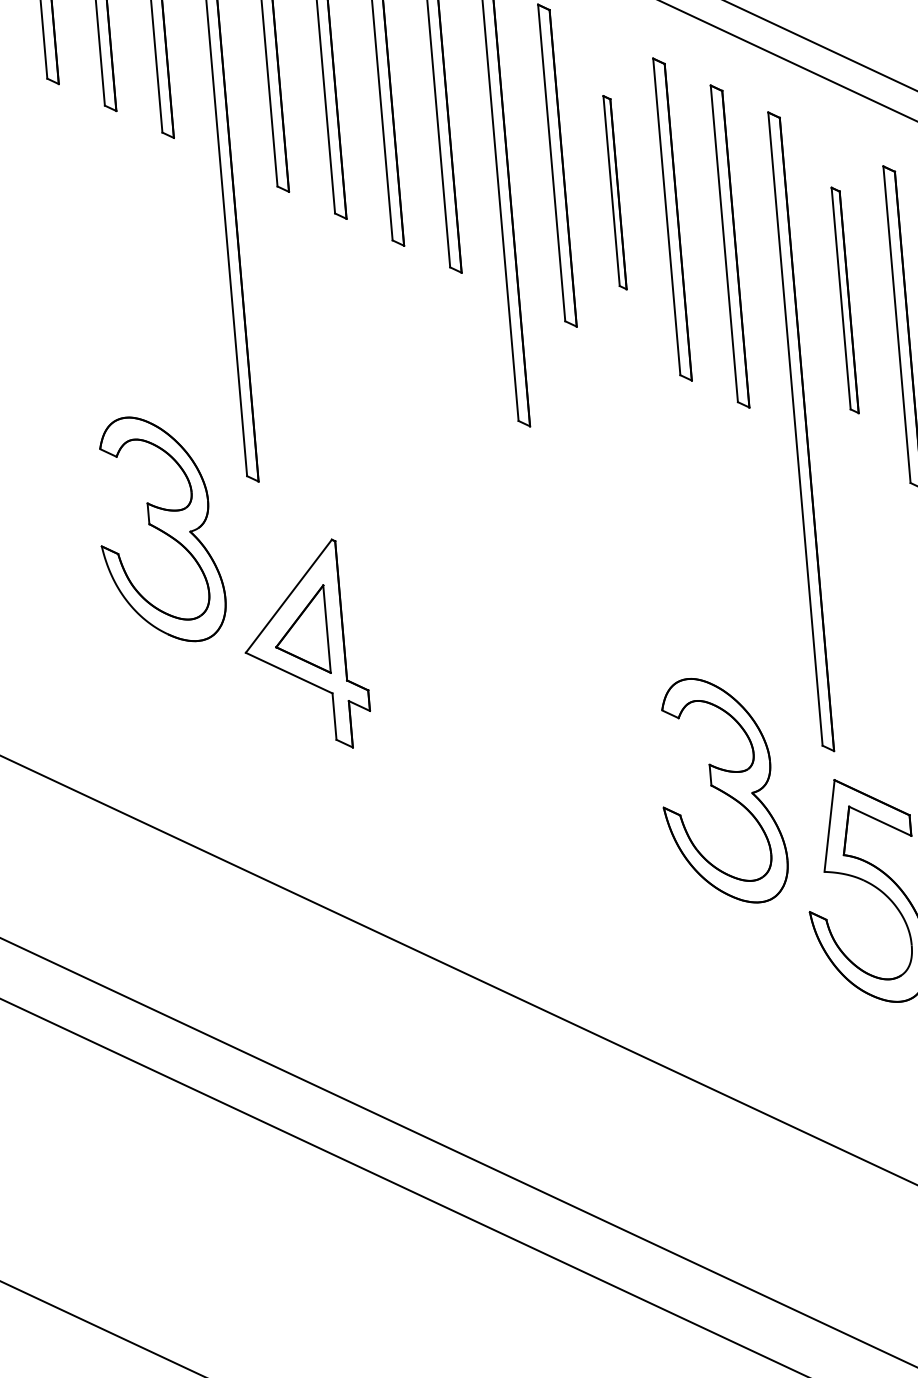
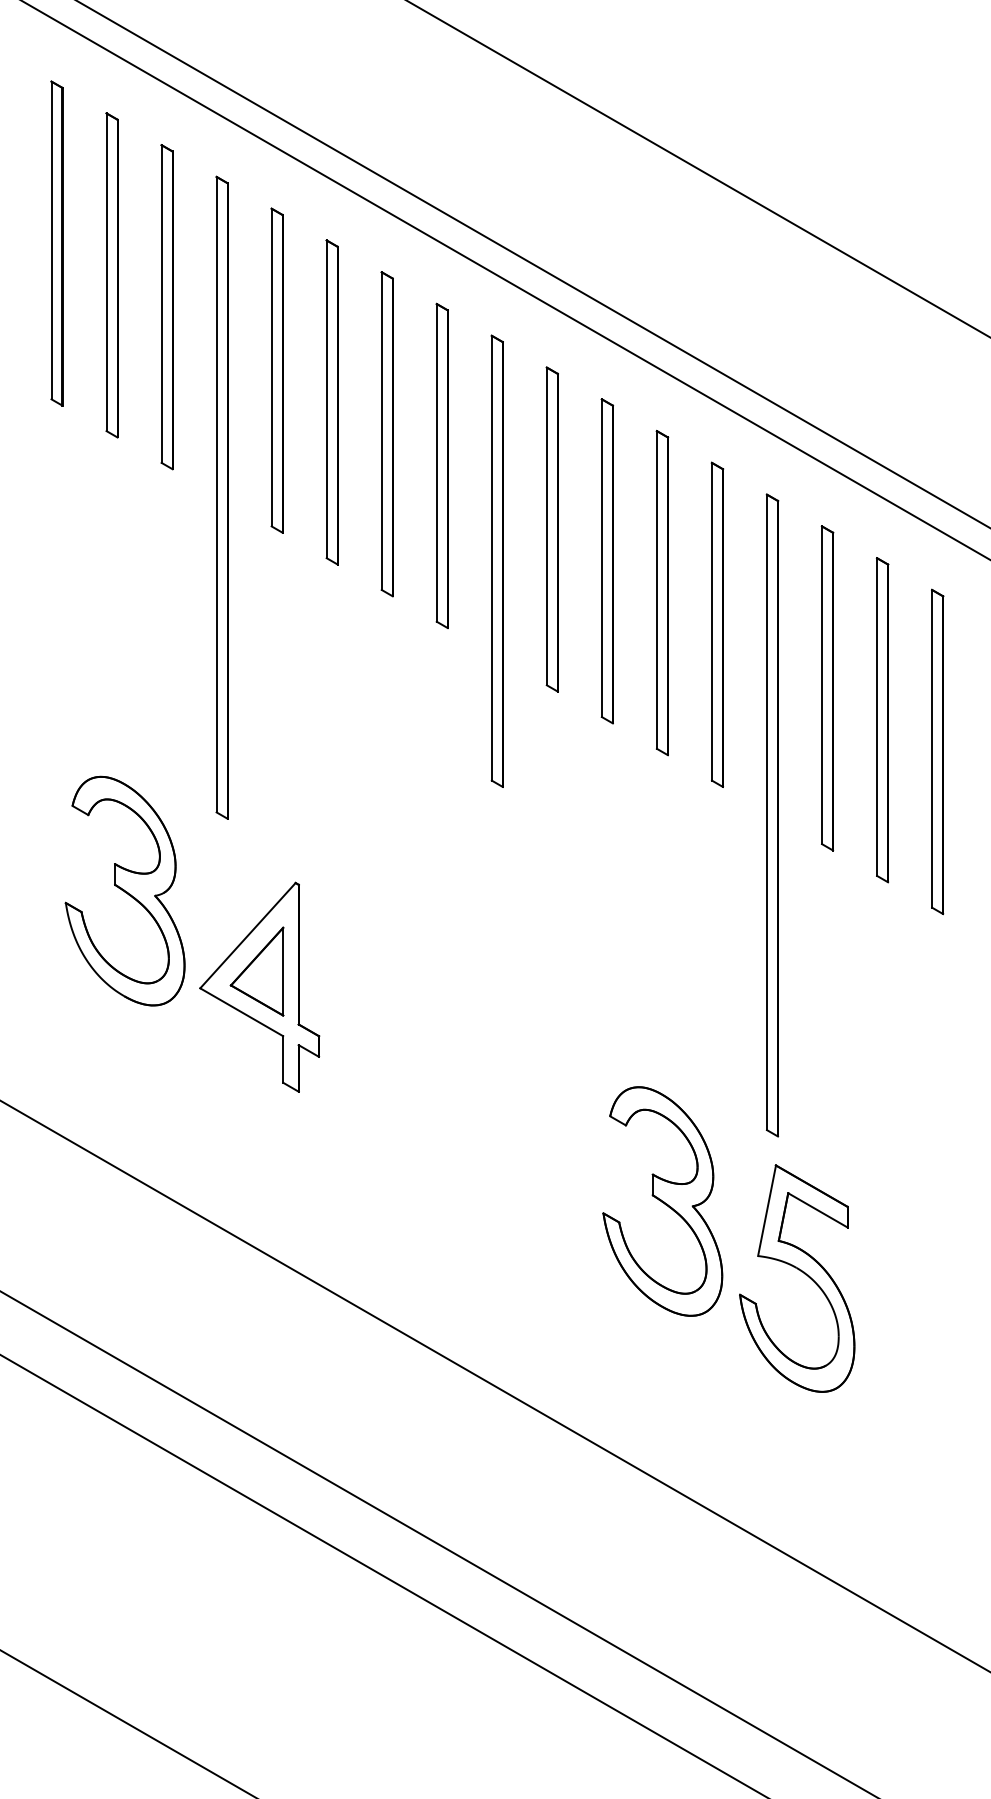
part: (615, 192) -> (607, 561), size x1.67
part: (845, 300) -> (827, 688), size x1.43
part: (159, 528) -> (124, 890), moved
part: (721, 790) -> (662, 1201), moved

